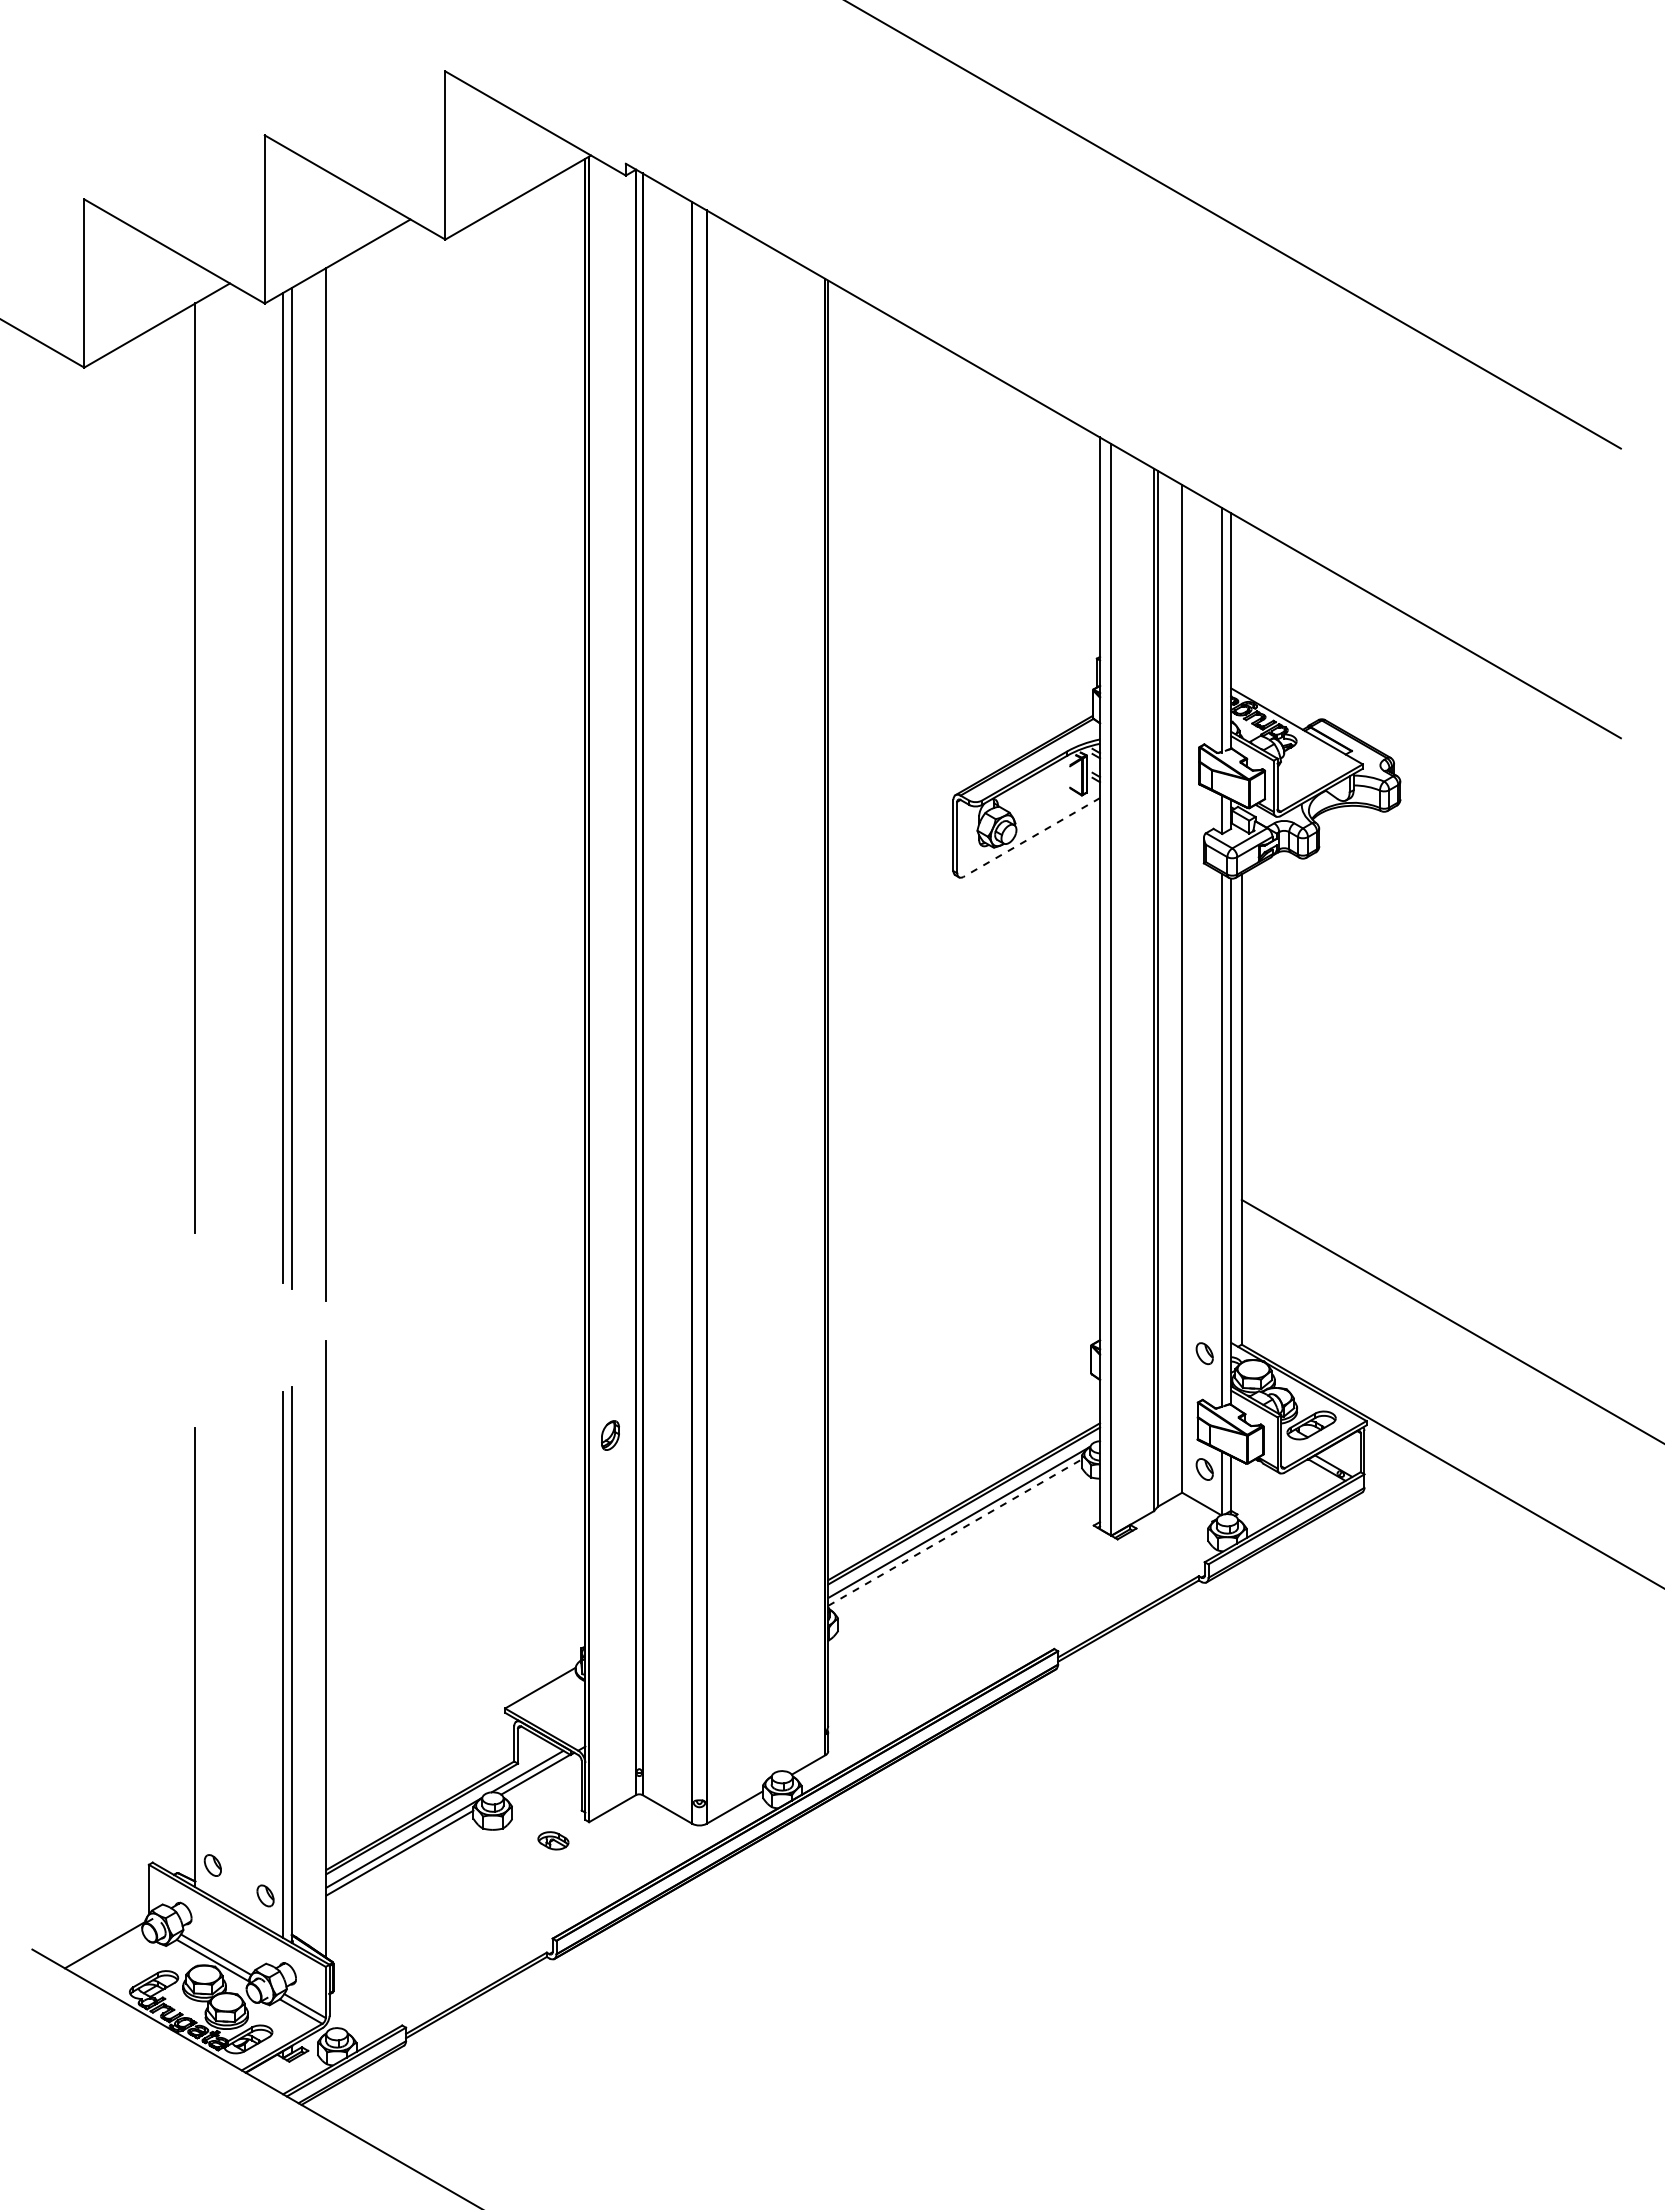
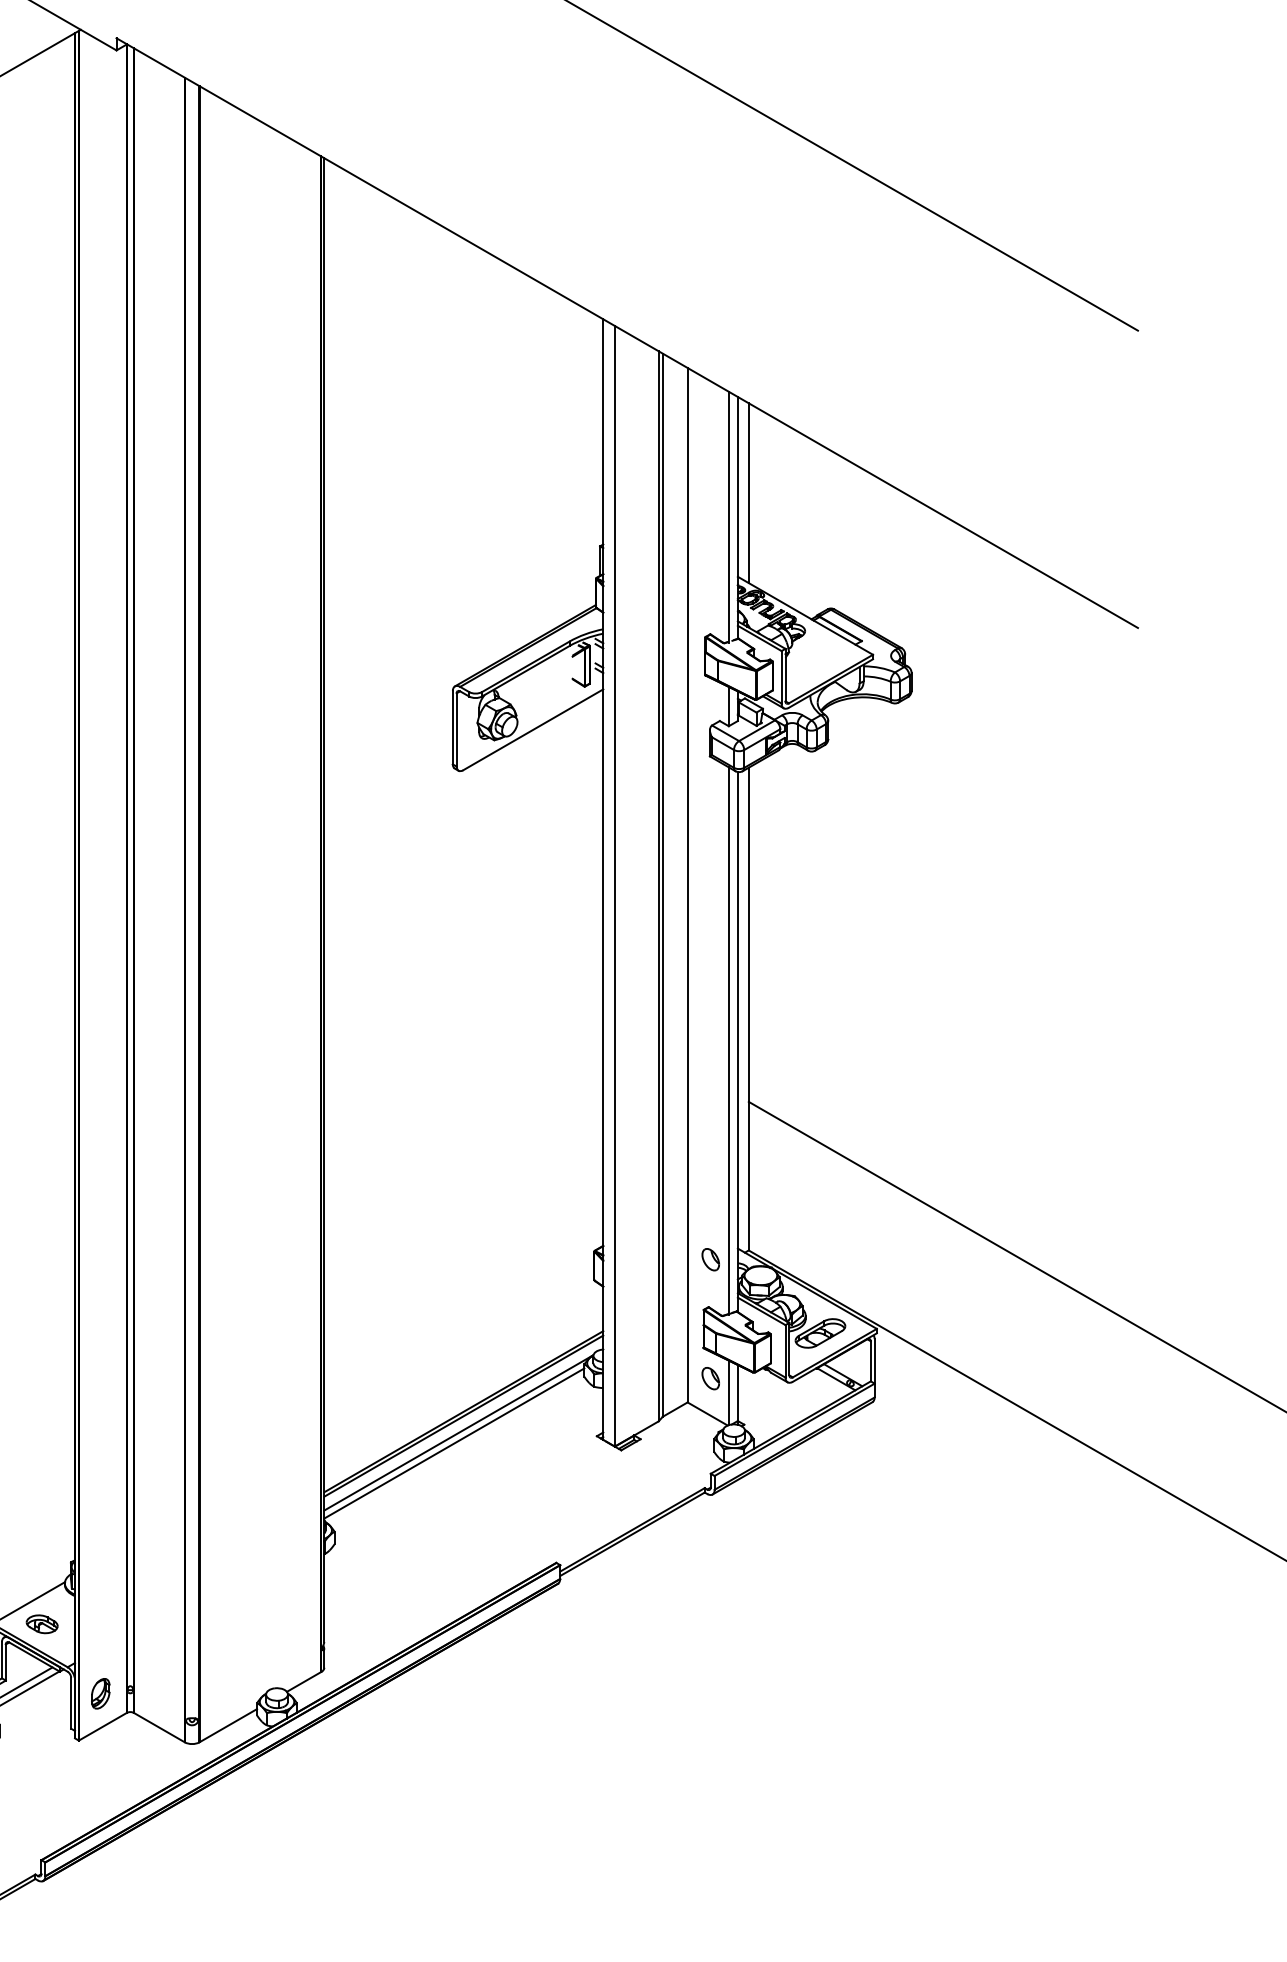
line: (1241, 606) -> (748, 492), added
line: (1031, 837) -> (532, 729), dashed -> solid
part: (610, 1435) -> (100, 1693), moved
line: (955, 1532) -> (454, 1443), dashed -> solid
part: (553, 1840) -> (42, 1623), moved

